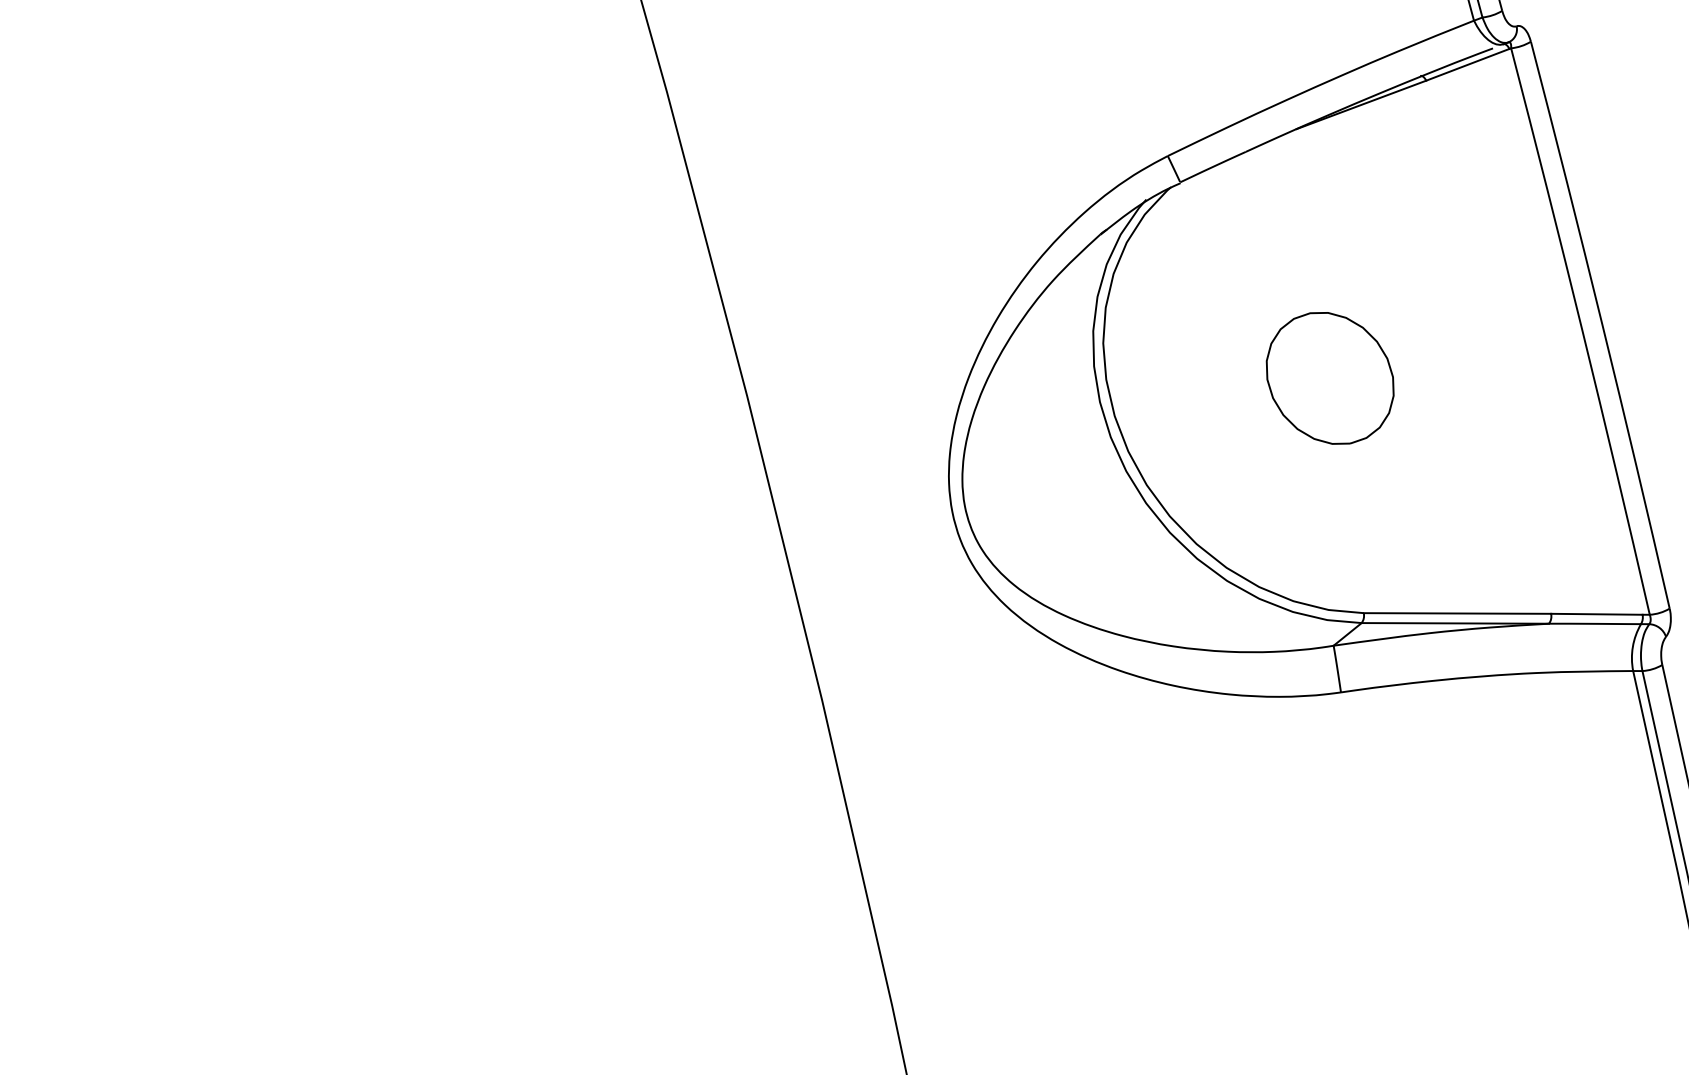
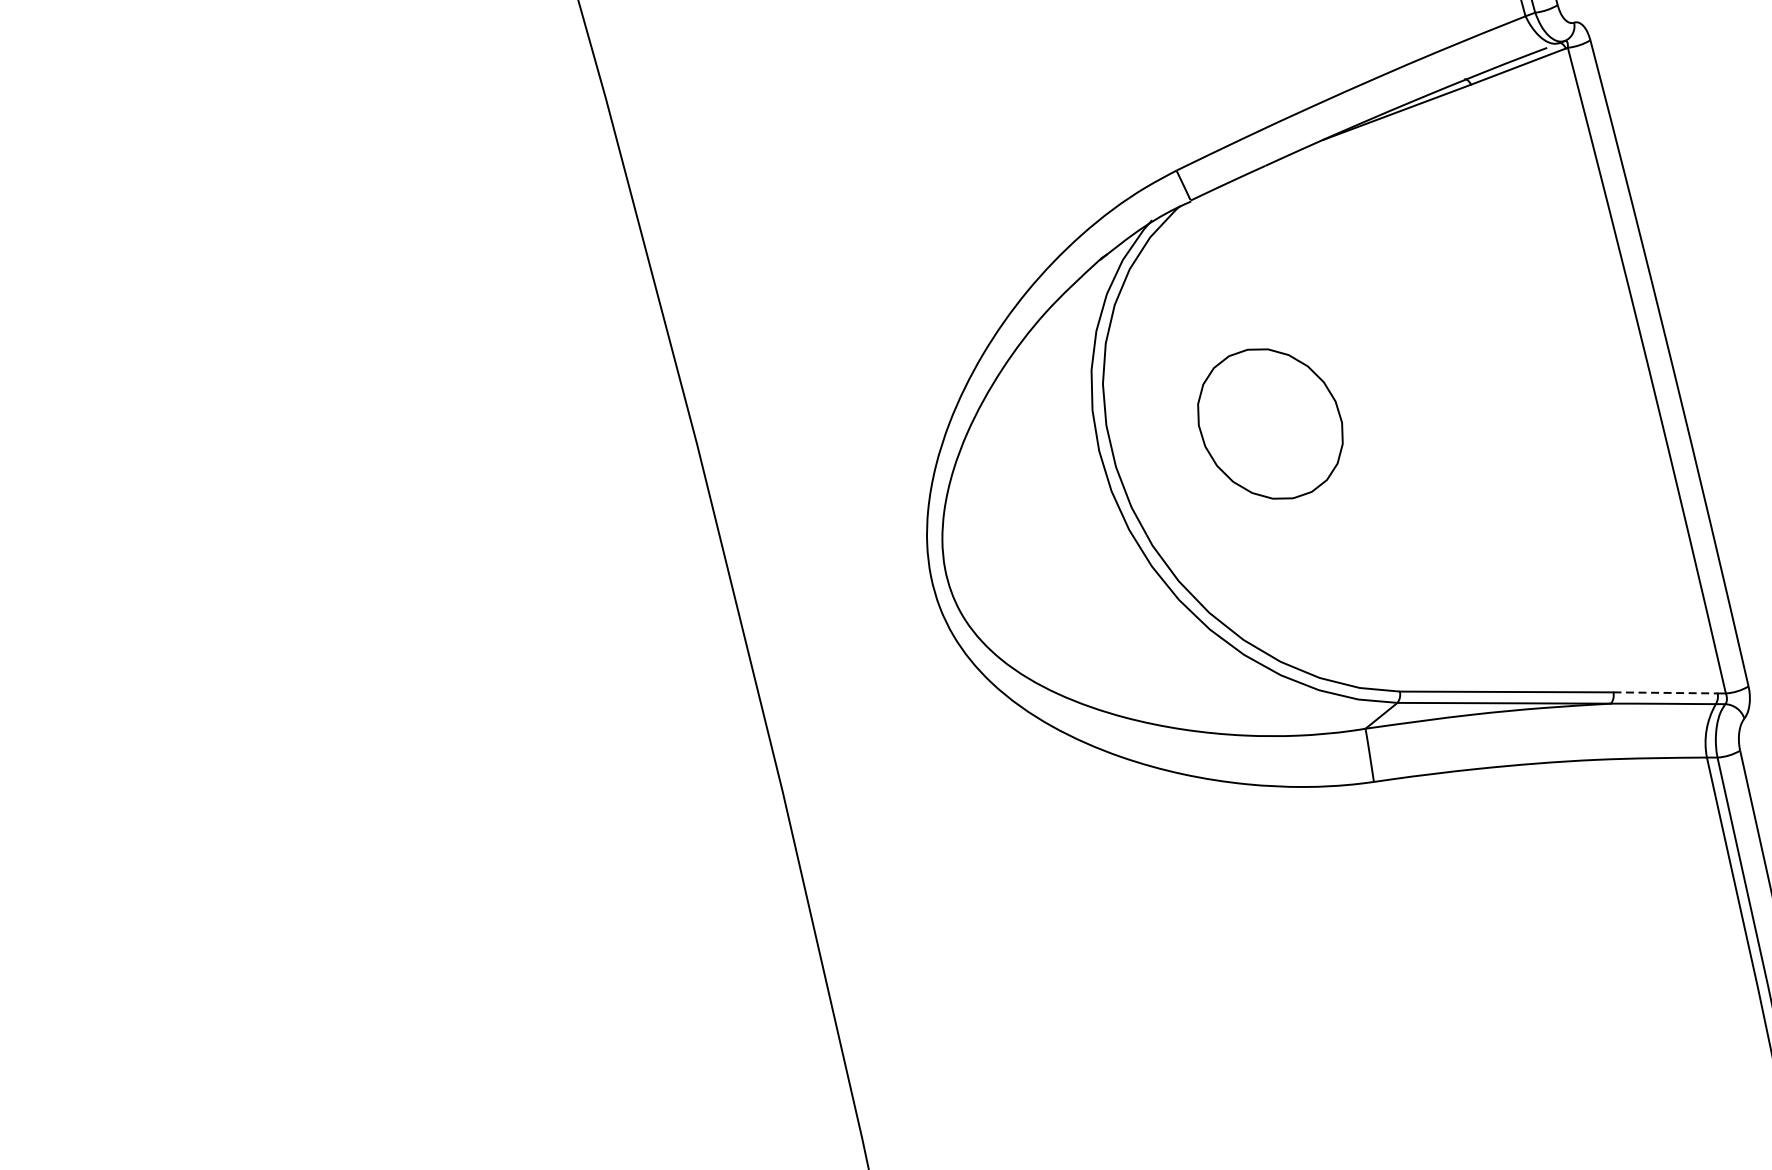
part: (1329, 378) -> (1269, 424), moved
line: (1596, 614) -> (1665, 693), solid -> dashed

